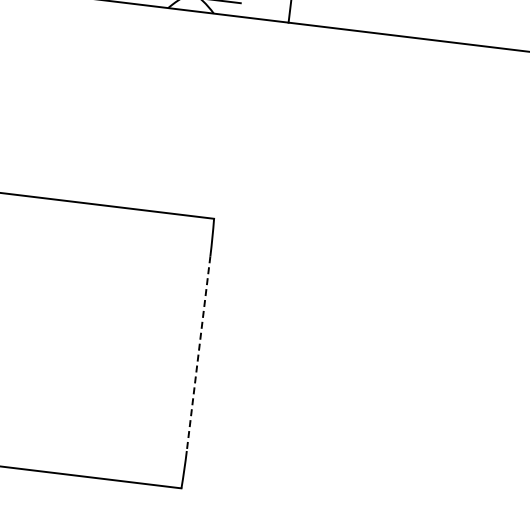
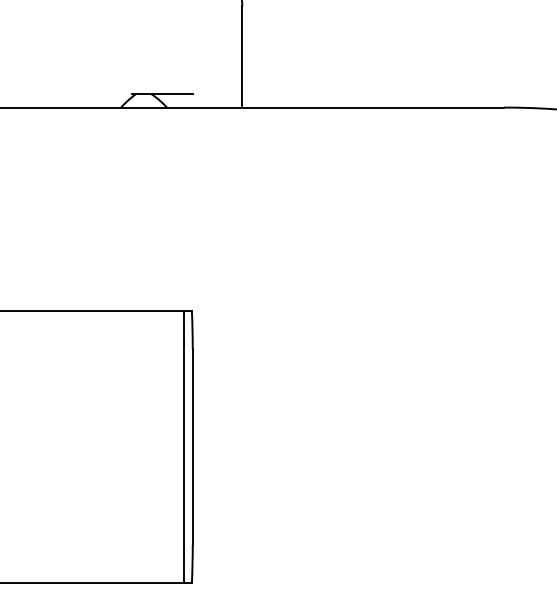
line: (190, 352) -> (184, 446), added
line: (198, 354) -> (192, 447), dashed -> solid

